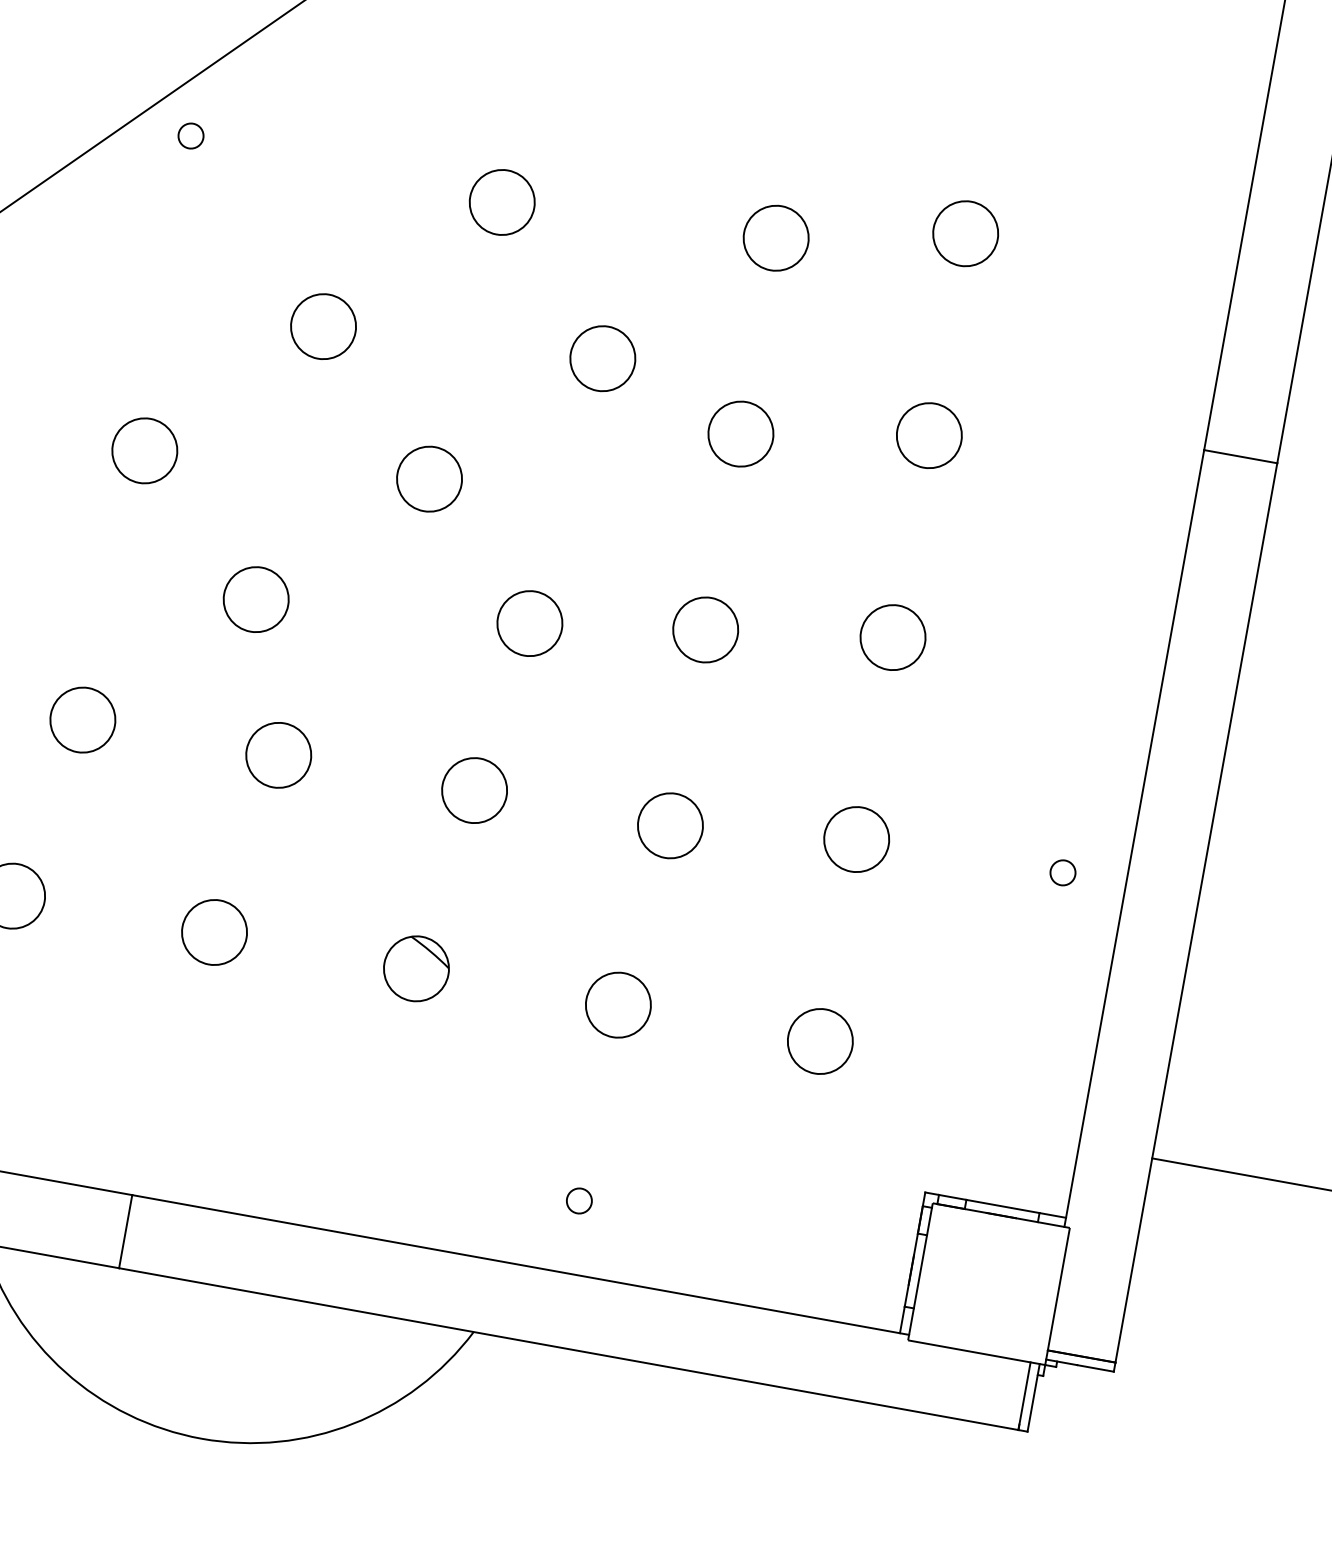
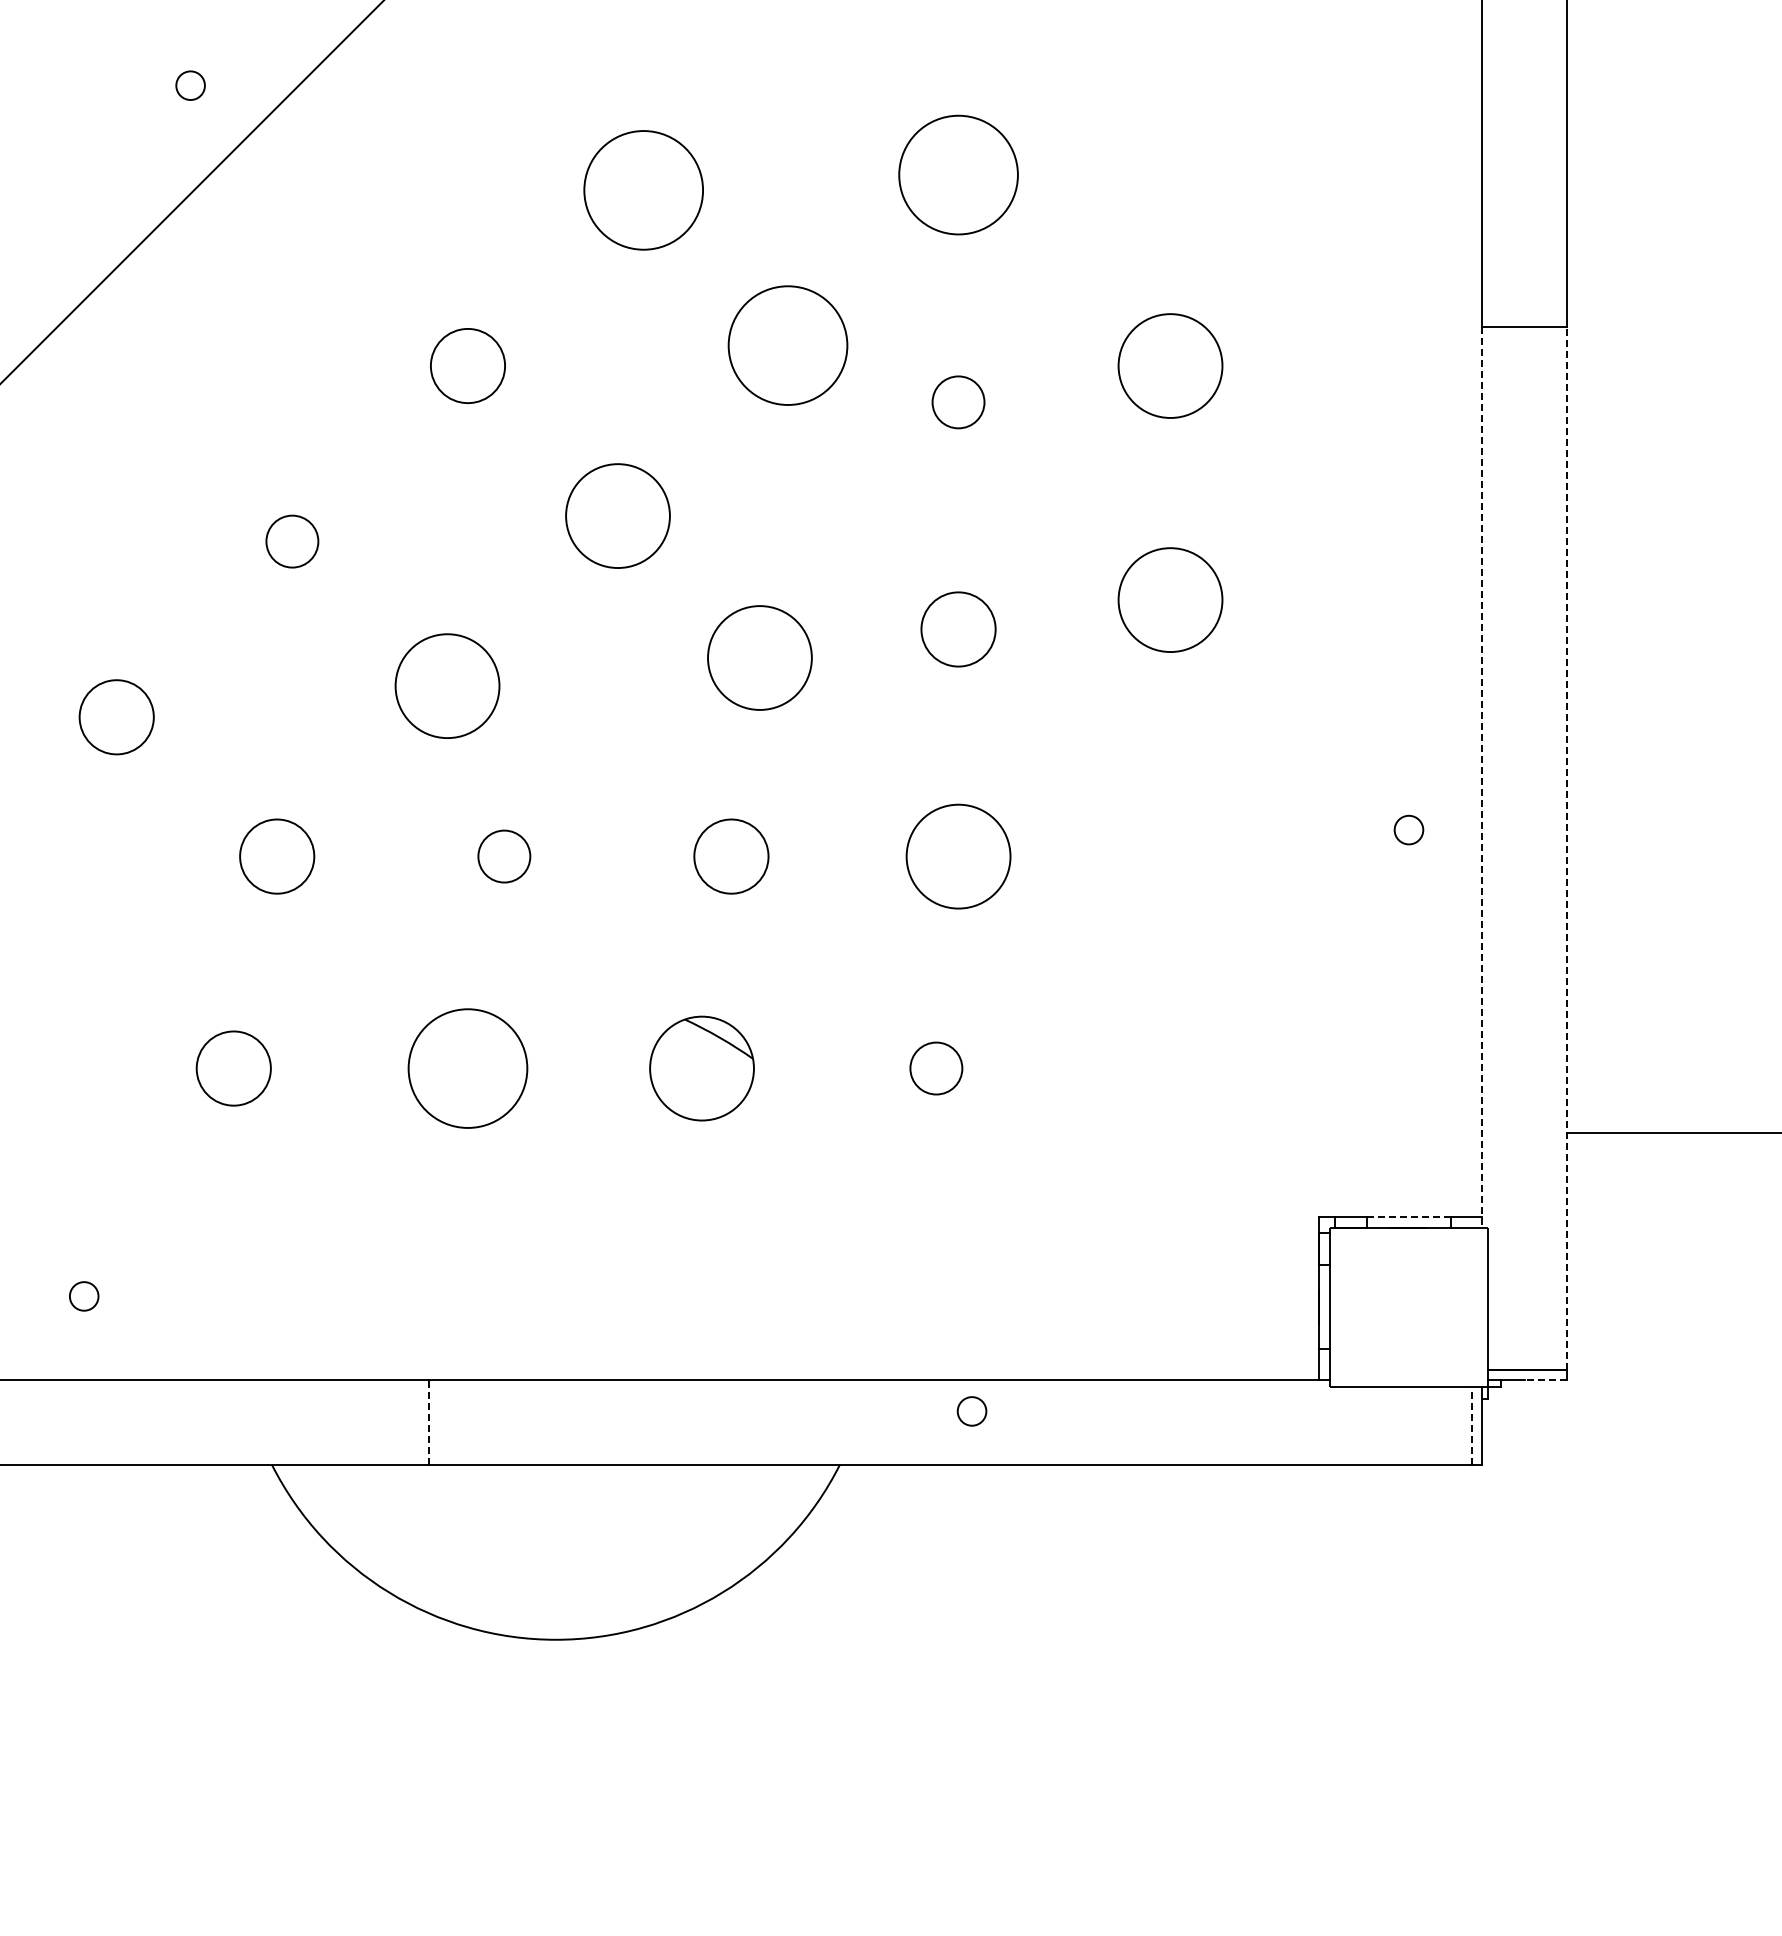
part: (190, 135) -> (190, 85), moved
part: (502, 202) -> (643, 190), size x1.6
part: (965, 233) -> (1170, 131), removed
part: (776, 238) -> (958, 175), size x1.6
part: (603, 358) -> (788, 345), size x1.6
part: (740, 434) -> (958, 402), size x0.7
part: (929, 435) -> (1170, 365), size x1.4
part: (144, 450) -> (292, 541), size x0.7
part: (429, 478) -> (617, 515), size x1.4
part: (256, 599) -> (447, 686), size x1.4
part: (529, 623) -> (759, 657), size x1.4
part: (892, 637) -> (1170, 600), size x1.4
part: (278, 755) -> (504, 856), size x0.7
part: (670, 825) -> (958, 856), size x1.4
line: (1134, 838) -> (1482, 777), solid -> dashed
part: (856, 839) -> (1170, 834), removed
line: (1196, 912) -> (1566, 847), solid -> dashed
part: (214, 932) -> (467, 1068), size x1.6
part: (416, 968) -> (702, 1068), size x1.4
part: (618, 1005) -> (936, 1068), size x0.7
part: (820, 1041) -> (1170, 1068), removed
part: (578, 1200) -> (971, 1411), moved
line: (1002, 1206) -> (1408, 1216), solid -> dashed
line: (125, 1231) -> (428, 1422), solid -> dashed
line: (1095, 1368) -> (1545, 1380), solid -> dashed
line: (1024, 1396) -> (1471, 1425), solid -> dashed

